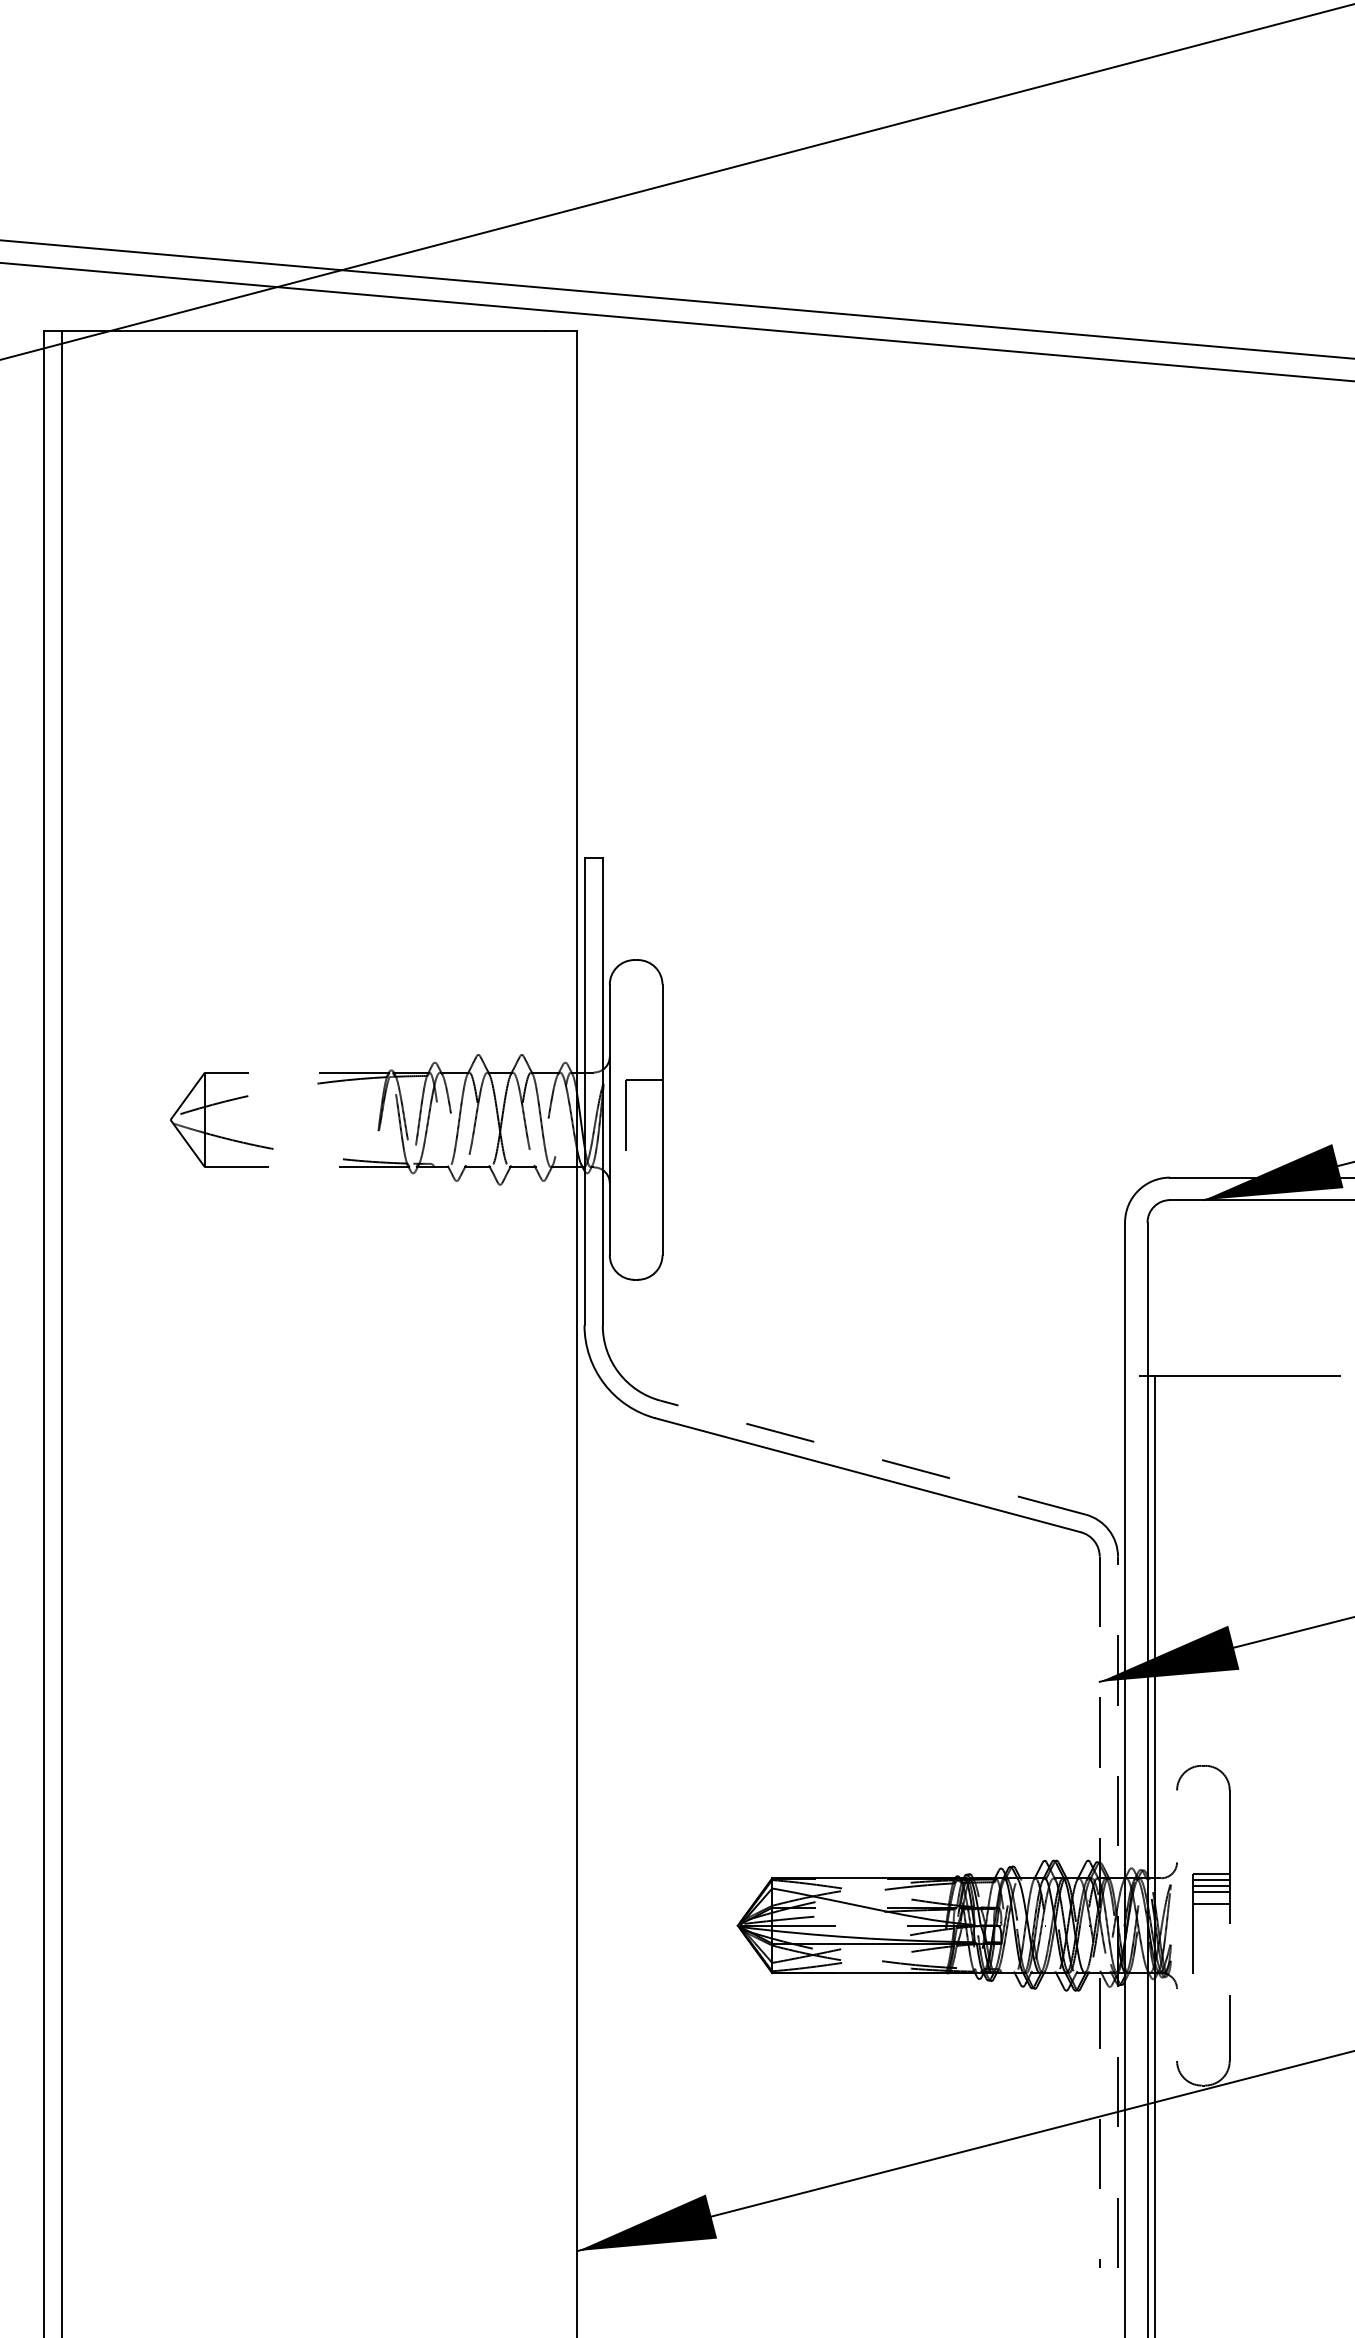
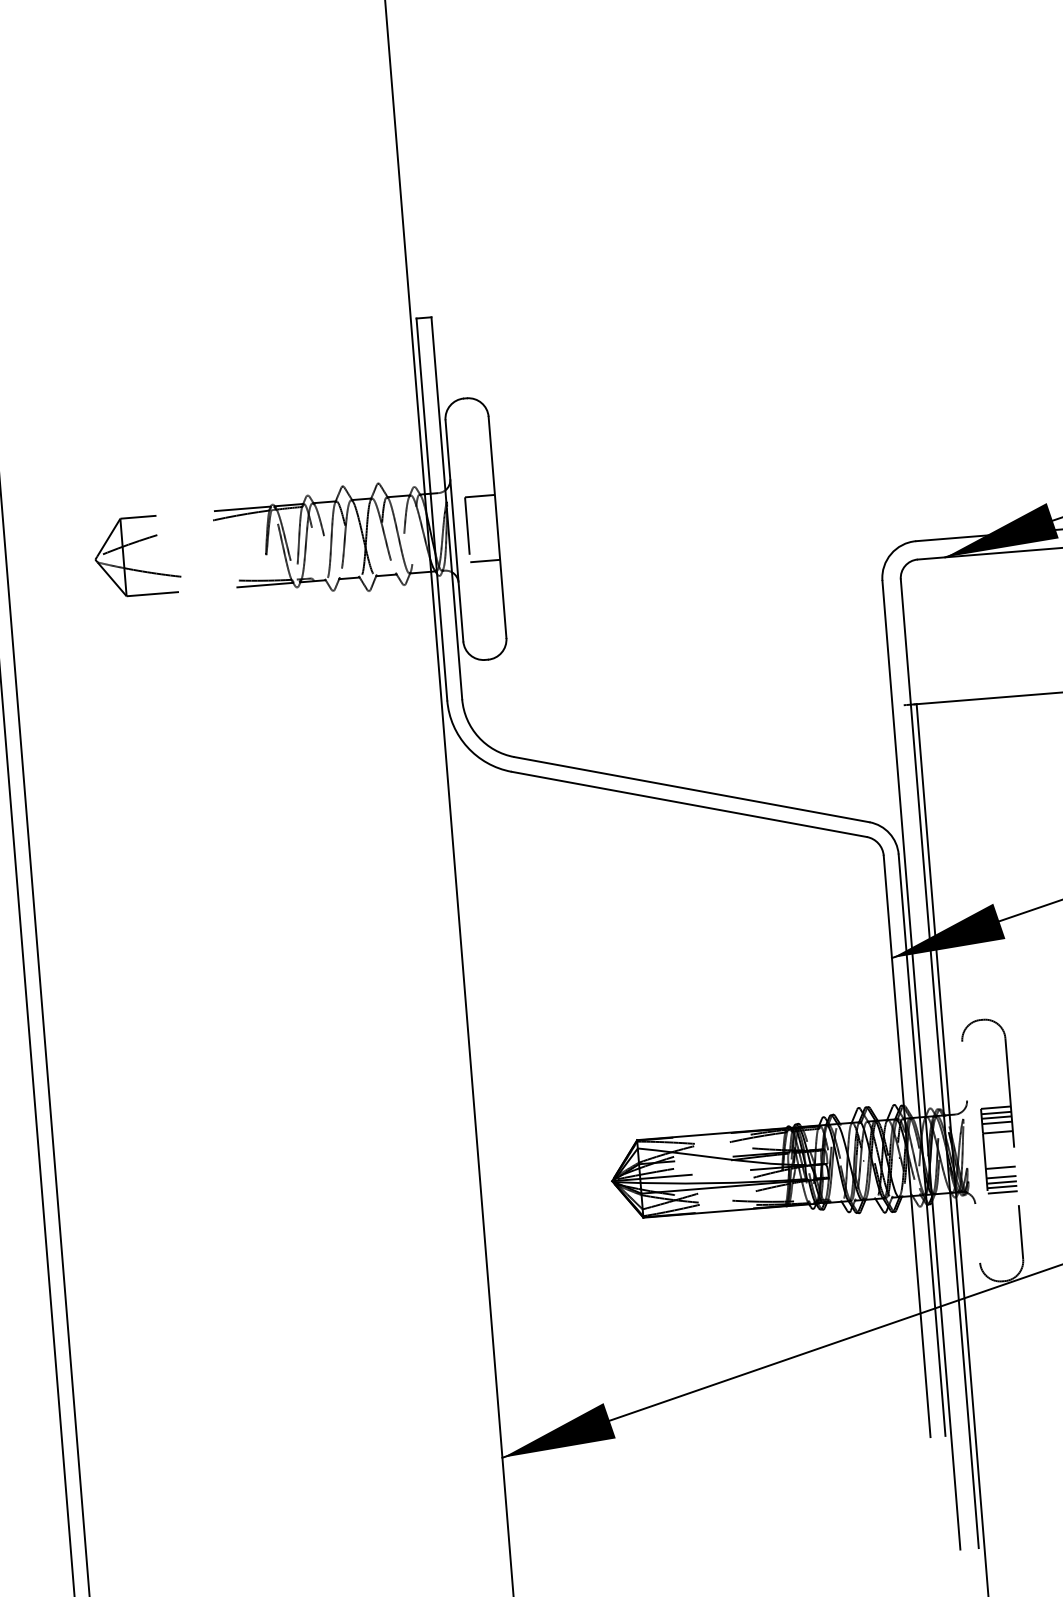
line: (643, 1159) -> (484, 560), added
line: (872, 1457) -> (691, 789), dashed -> solid
line: (1099, 1912) -> (906, 1146), dashed -> solid
line: (1118, 1912) -> (922, 1145), dashed -> solid
line: (1211, 1947) -> (1000, 1167), added
line: (1211, 1958) -> (1001, 1176), added
line: (1211, 1965) -> (1001, 1182), added
line: (1211, 1970) -> (1002, 1186), added
line: (1211, 1977) -> (1002, 1192), added

